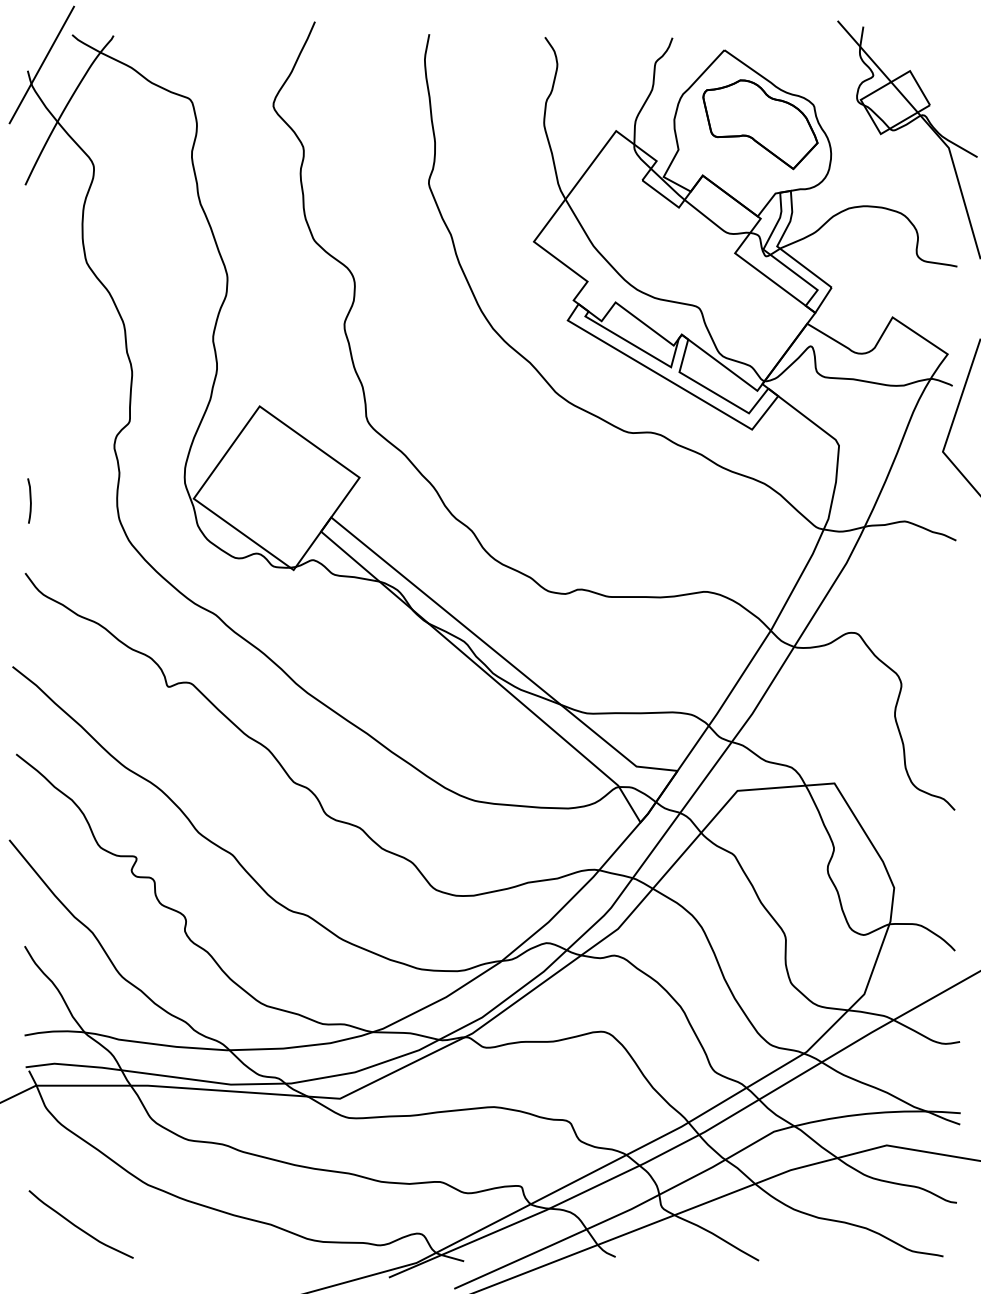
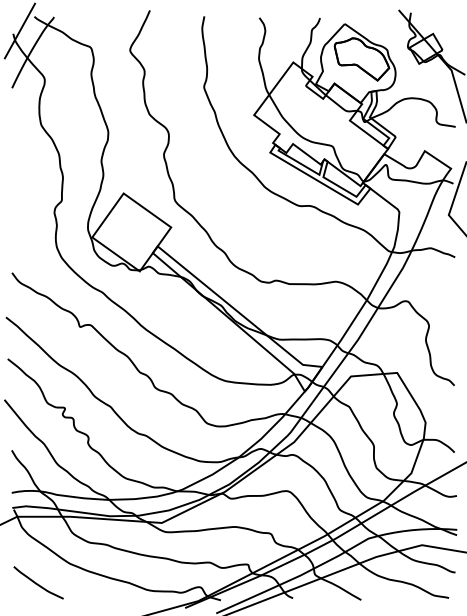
line: (28, 500) -> (13, 238), removed

